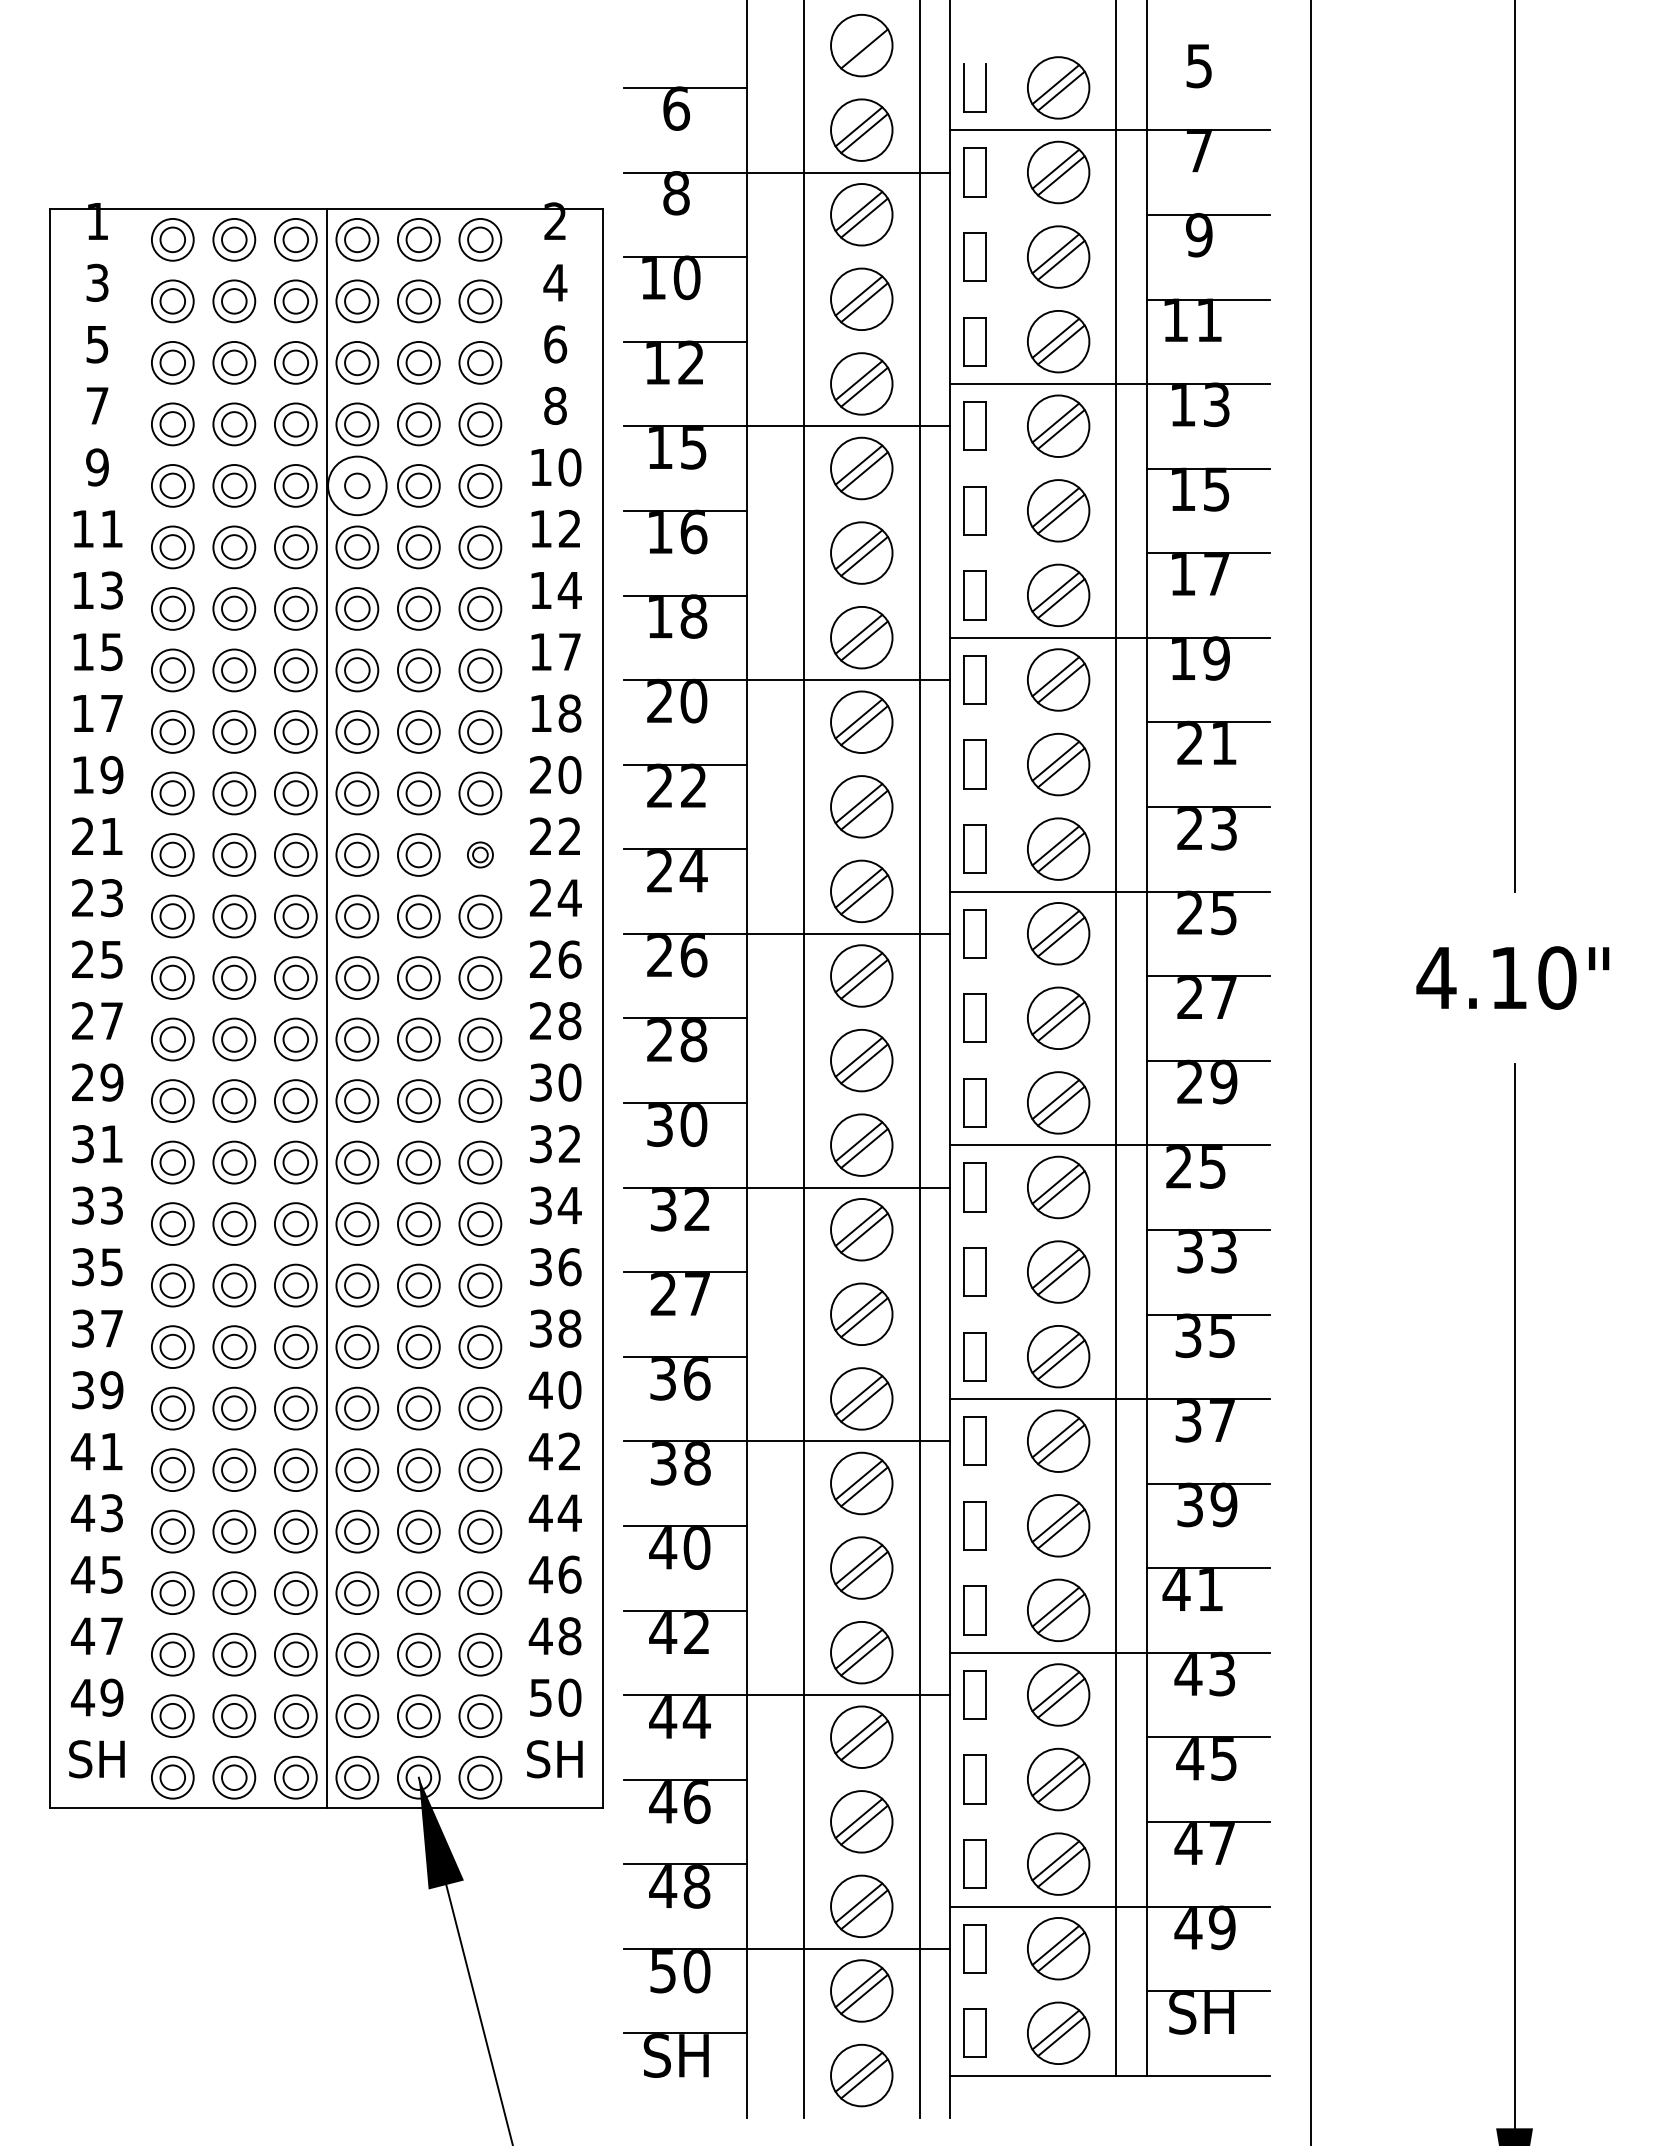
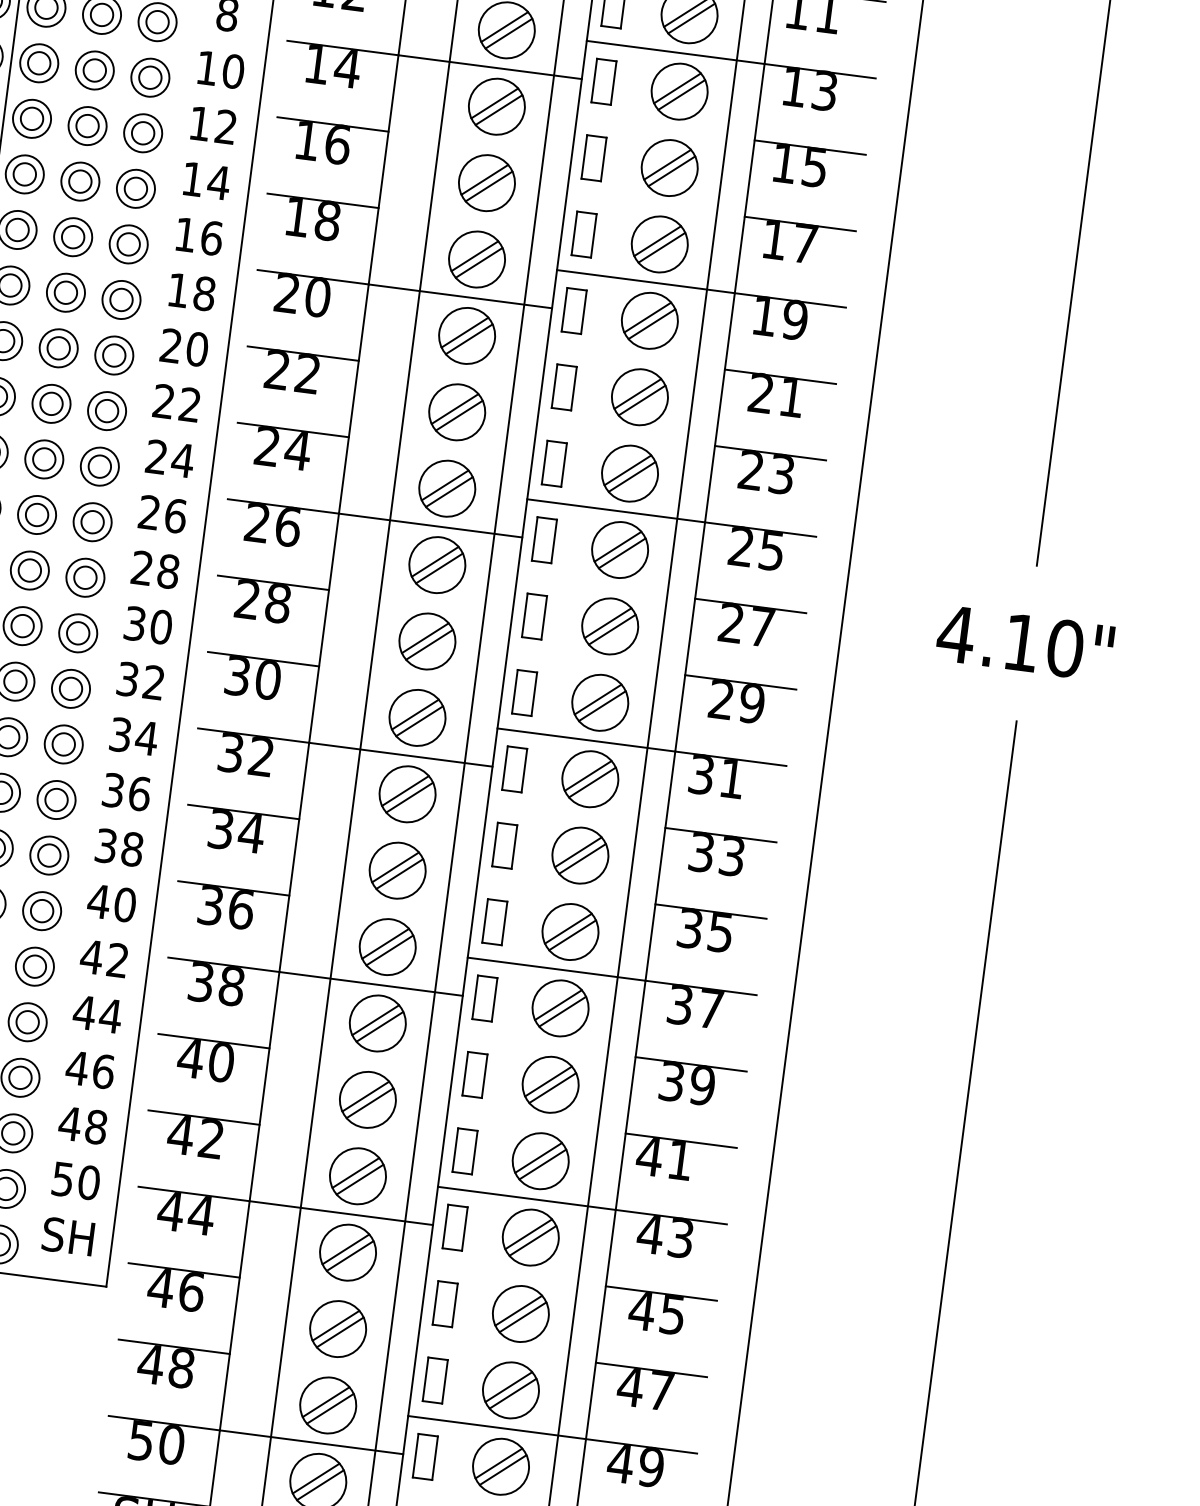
text: (693, 448) -> (347, 68), 15 -> 14
circle: (357, 485) -> (39, 62), size x0.71
text: (569, 651) -> (211, 237), 17 -> 16
part: (480, 854) -> (107, 410), size x1.67
text: (1195, 1167) -> (716, 777), 25 -> 31
text: (680, 1294) -> (236, 831), 27 -> 34

